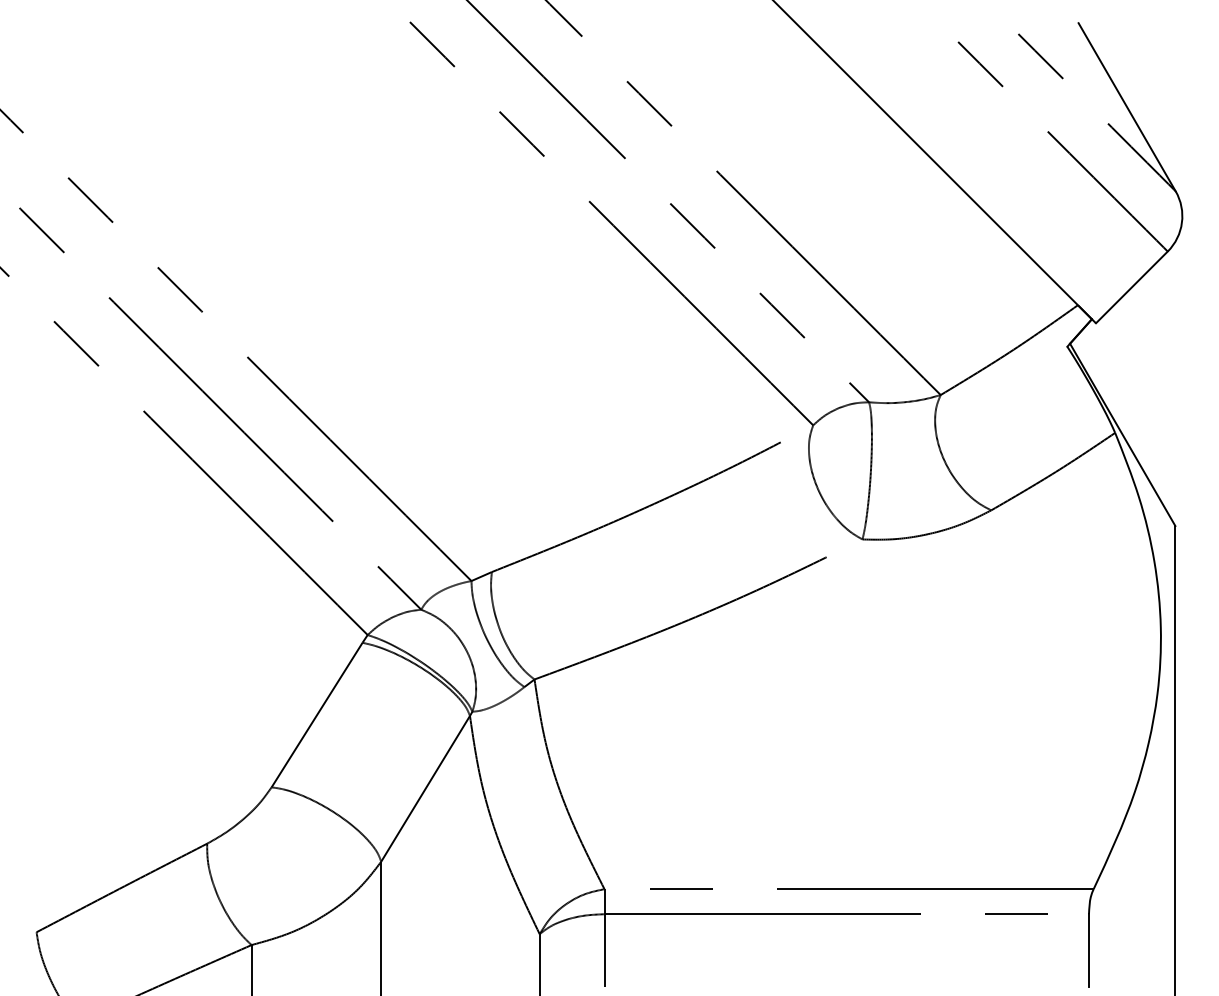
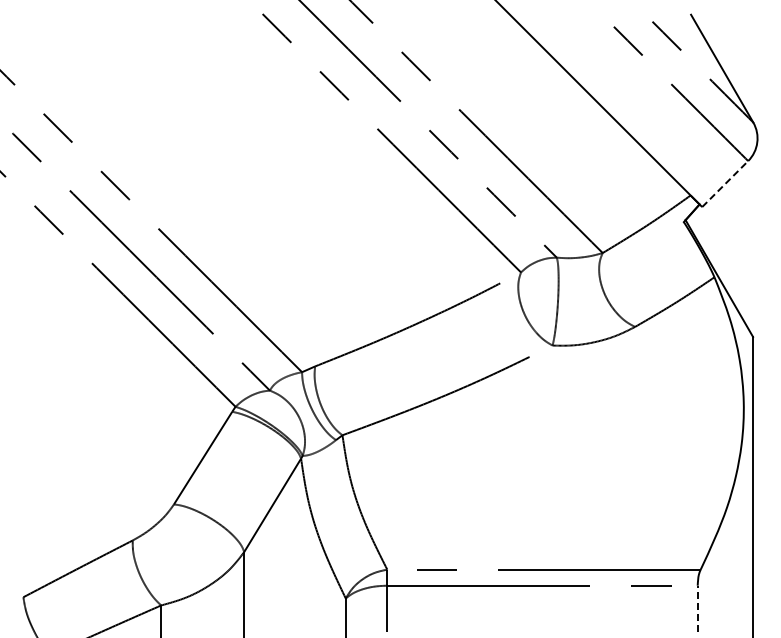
line: (1132, 288) -> (725, 184), solid -> dashed
line: (1088, 949) -> (697, 608), solid -> dashed

